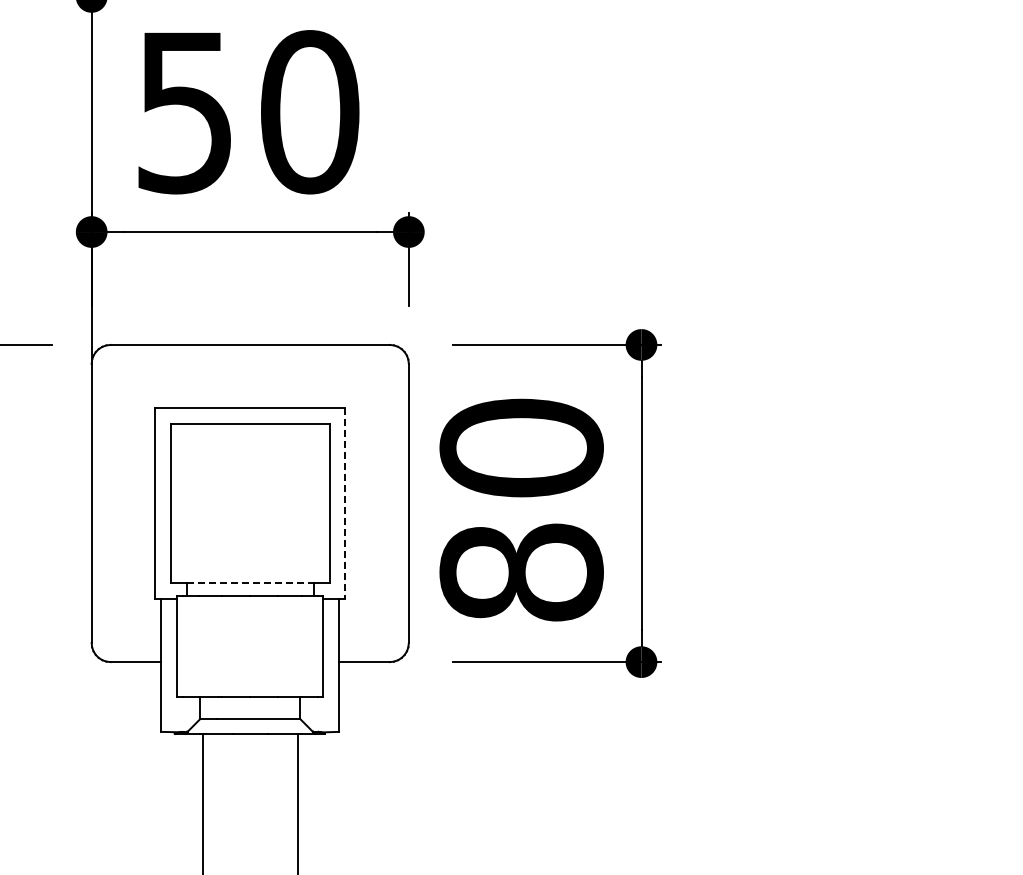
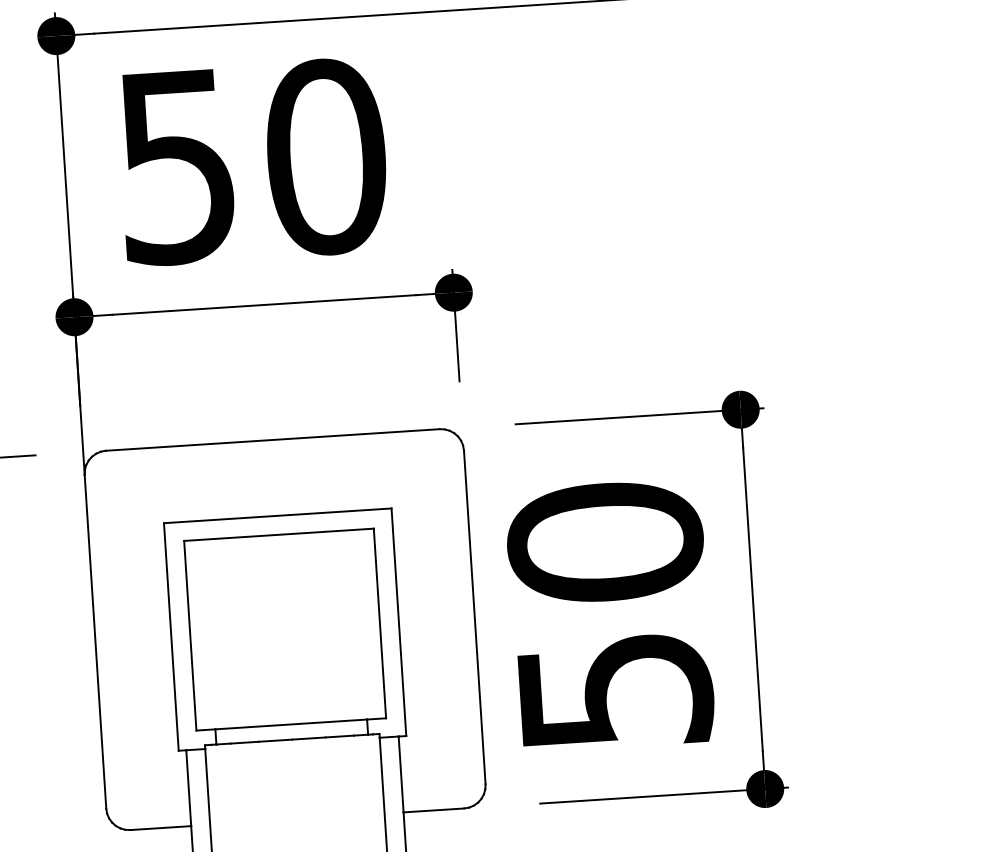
line: (345, 504) -> (399, 623), dashed -> solid
text: (521, 572) -> (614, 691), 80 -> 50
line: (250, 582) -> (291, 724), dashed -> solid

